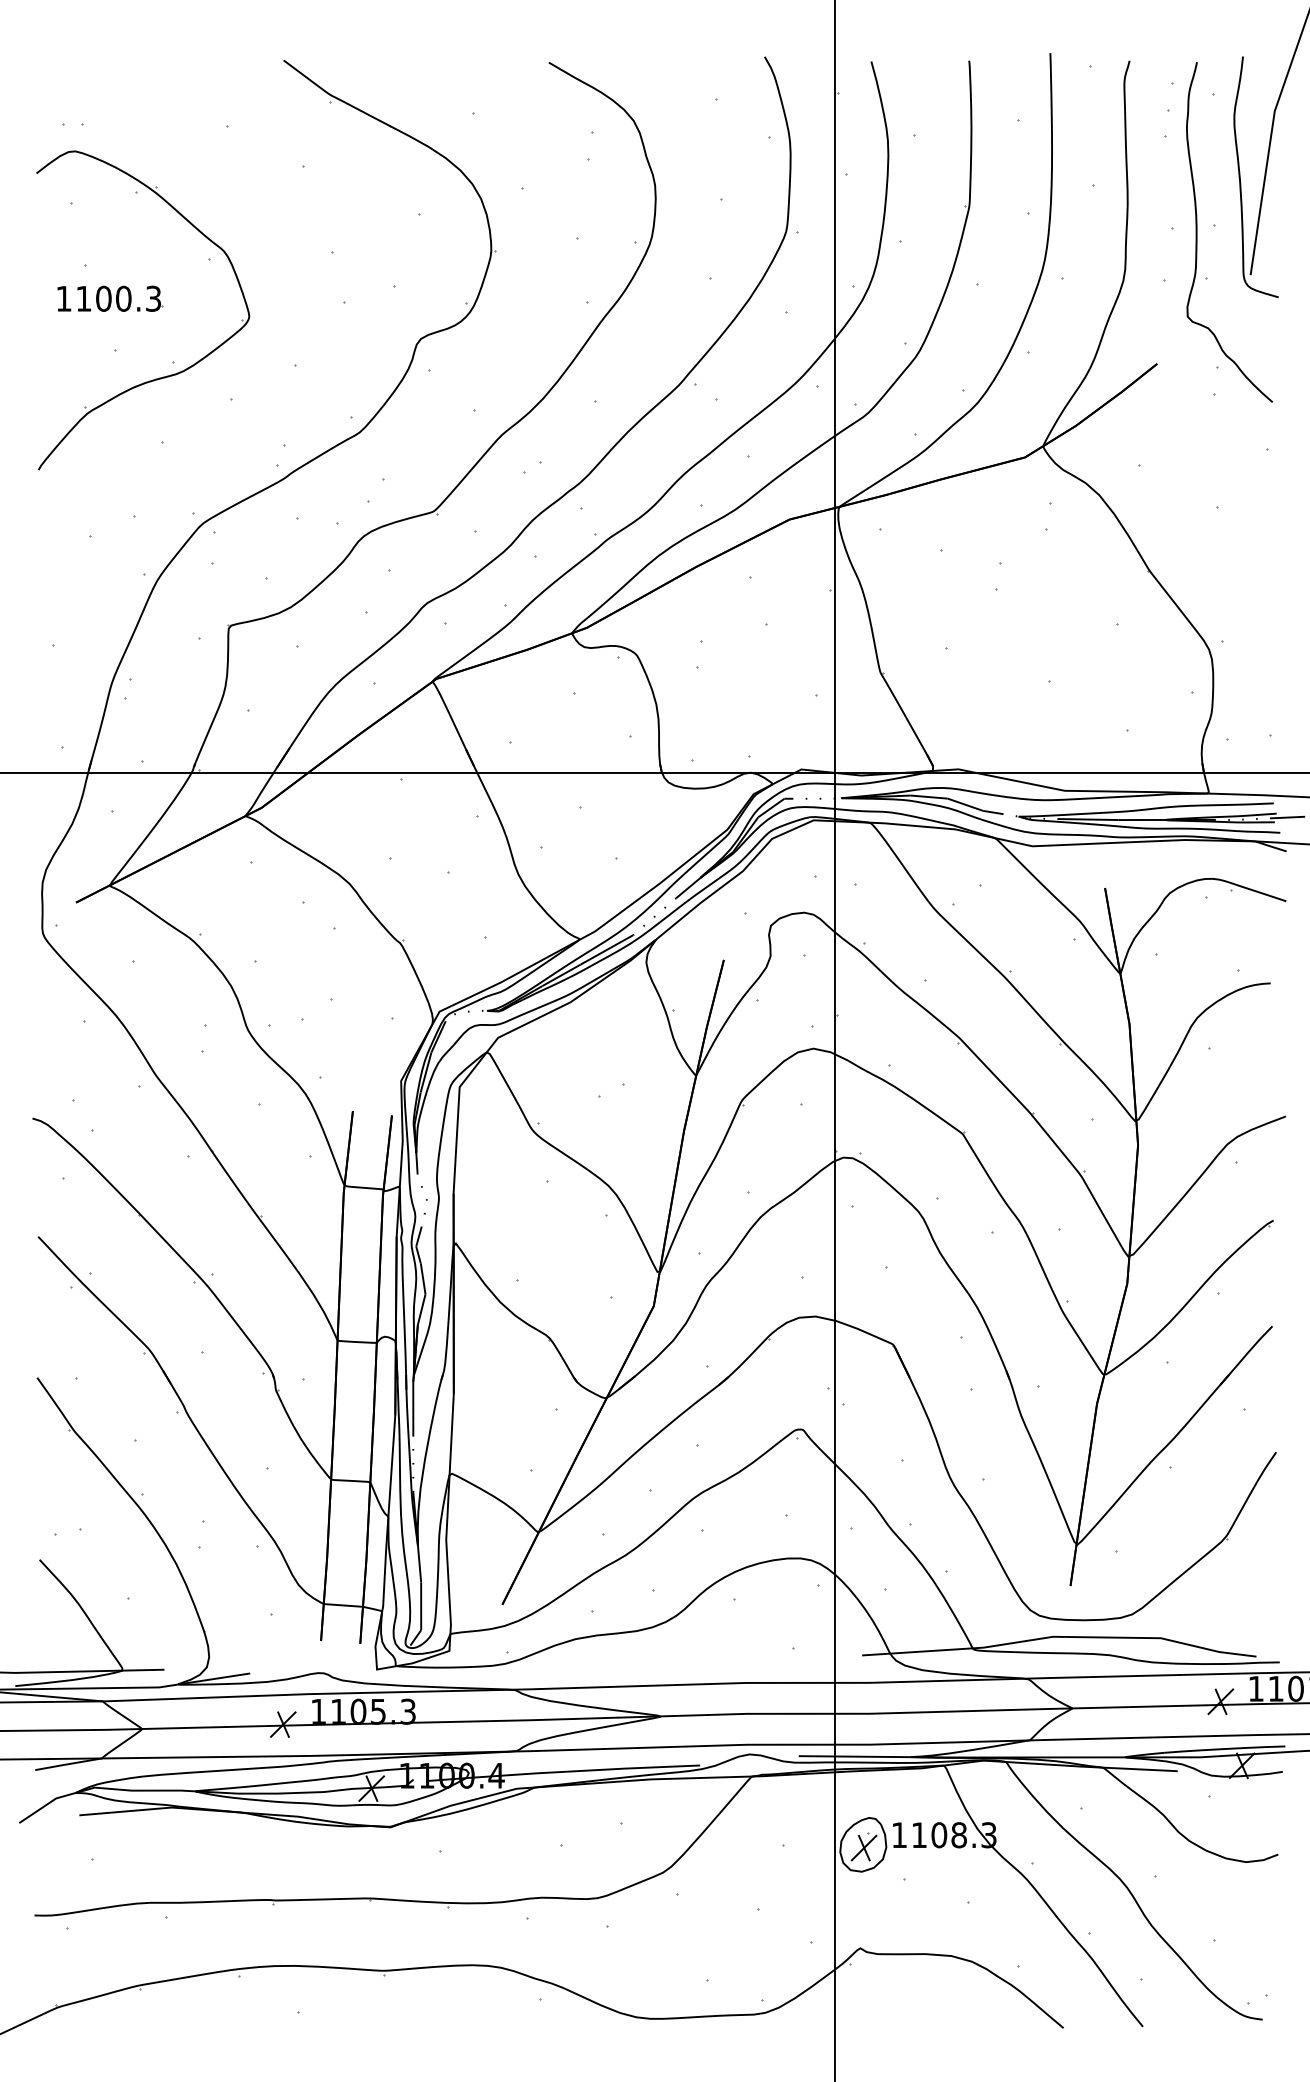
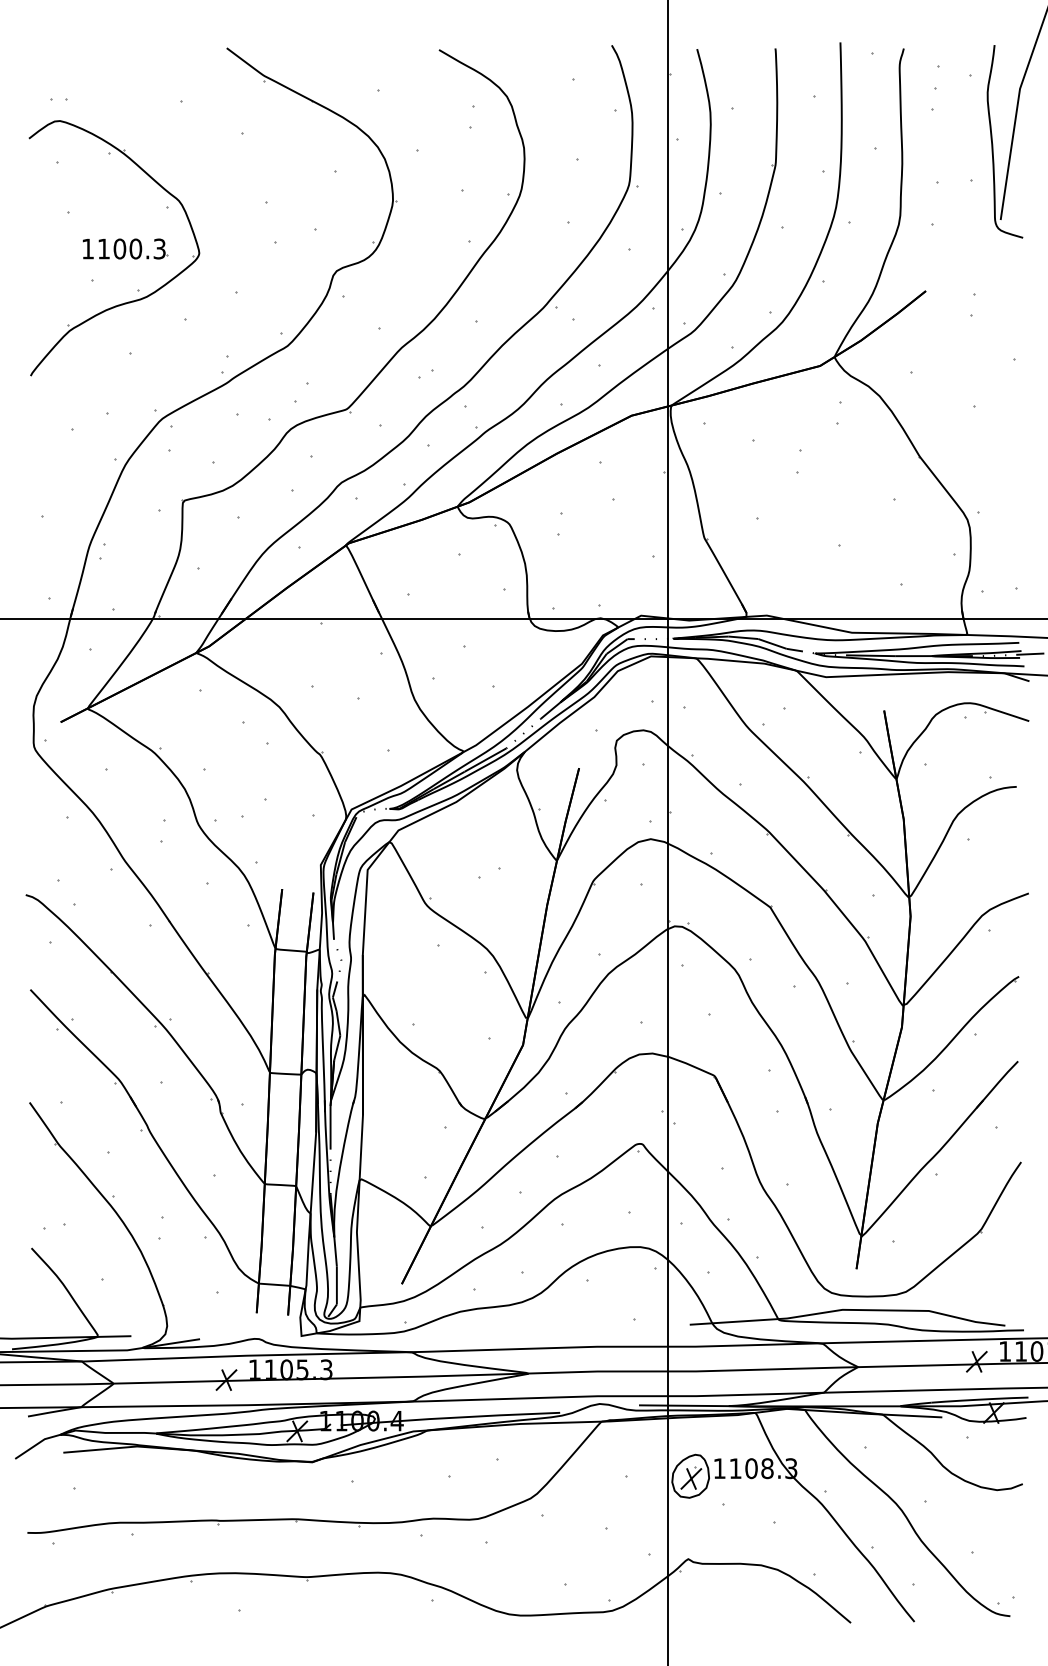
part: (1197, 231) -> (958, 185), removed
part: (110, 298) -> (125, 248), moved

